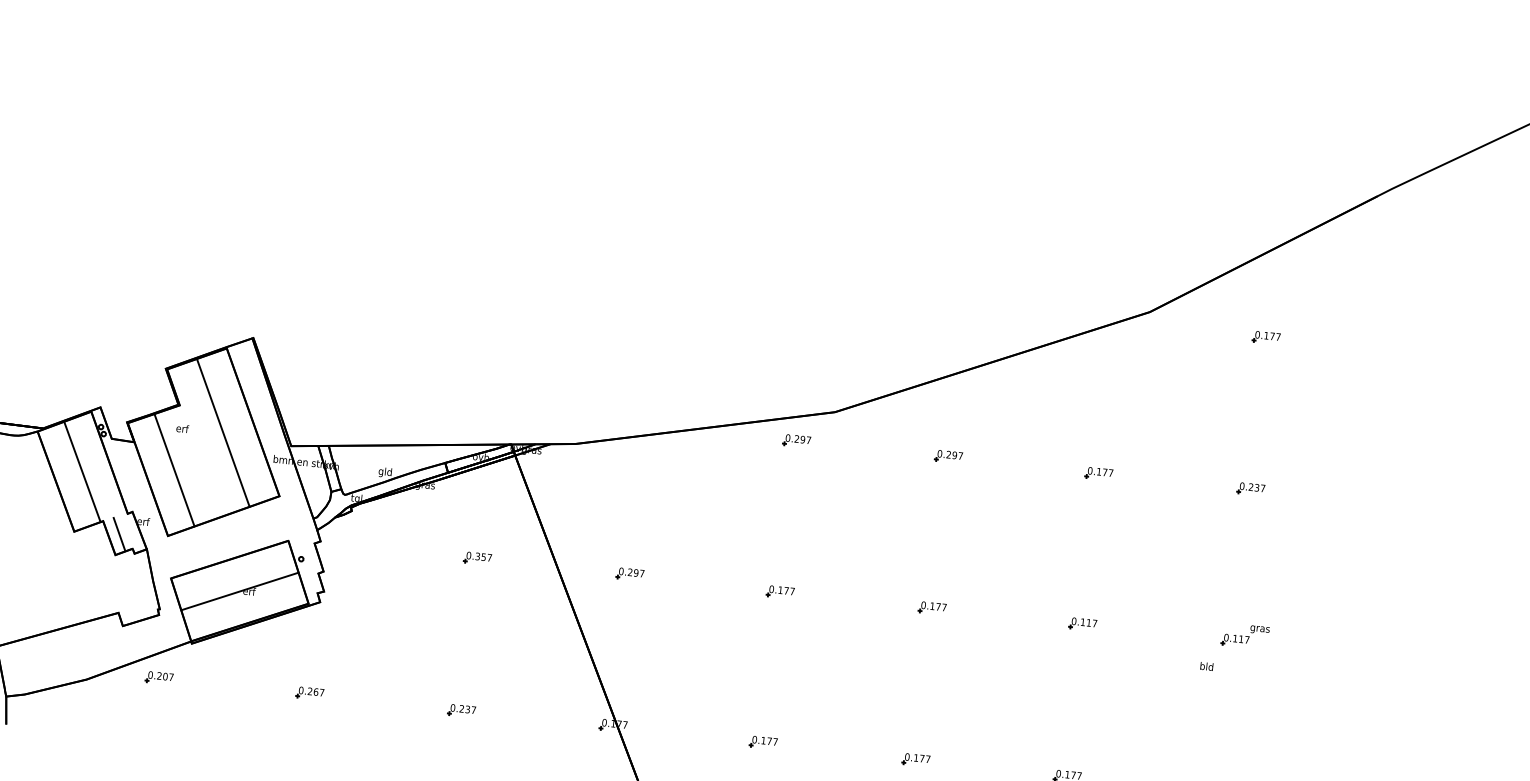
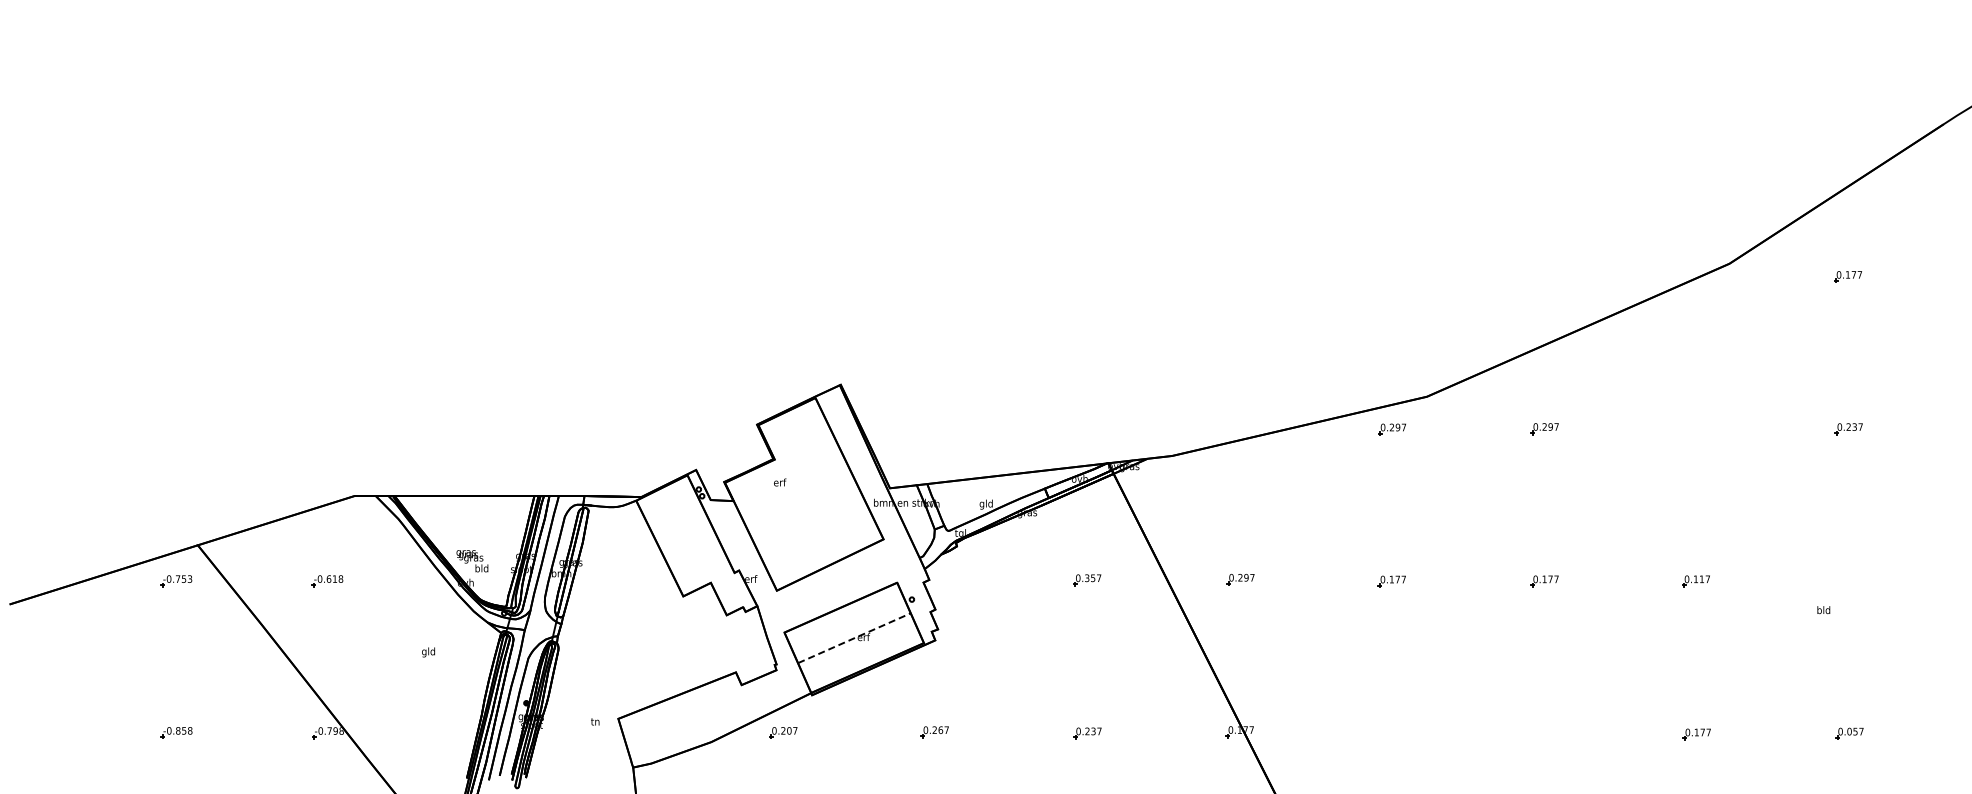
line: (222, 432) -> (820, 481), removed
line: (174, 470) -> (776, 524), removed
line: (81, 471) -> (684, 535), removed
part: (1099, 473) -> (1696, 429), removed
line: (119, 534) -> (728, 594), removed
line: (240, 591) -> (854, 638), solid -> dashed
part: (1245, 635) -> (1858, 575), removed
part: (763, 742) -> (1390, 732), removed
part: (916, 759) -> (1544, 733), removed

